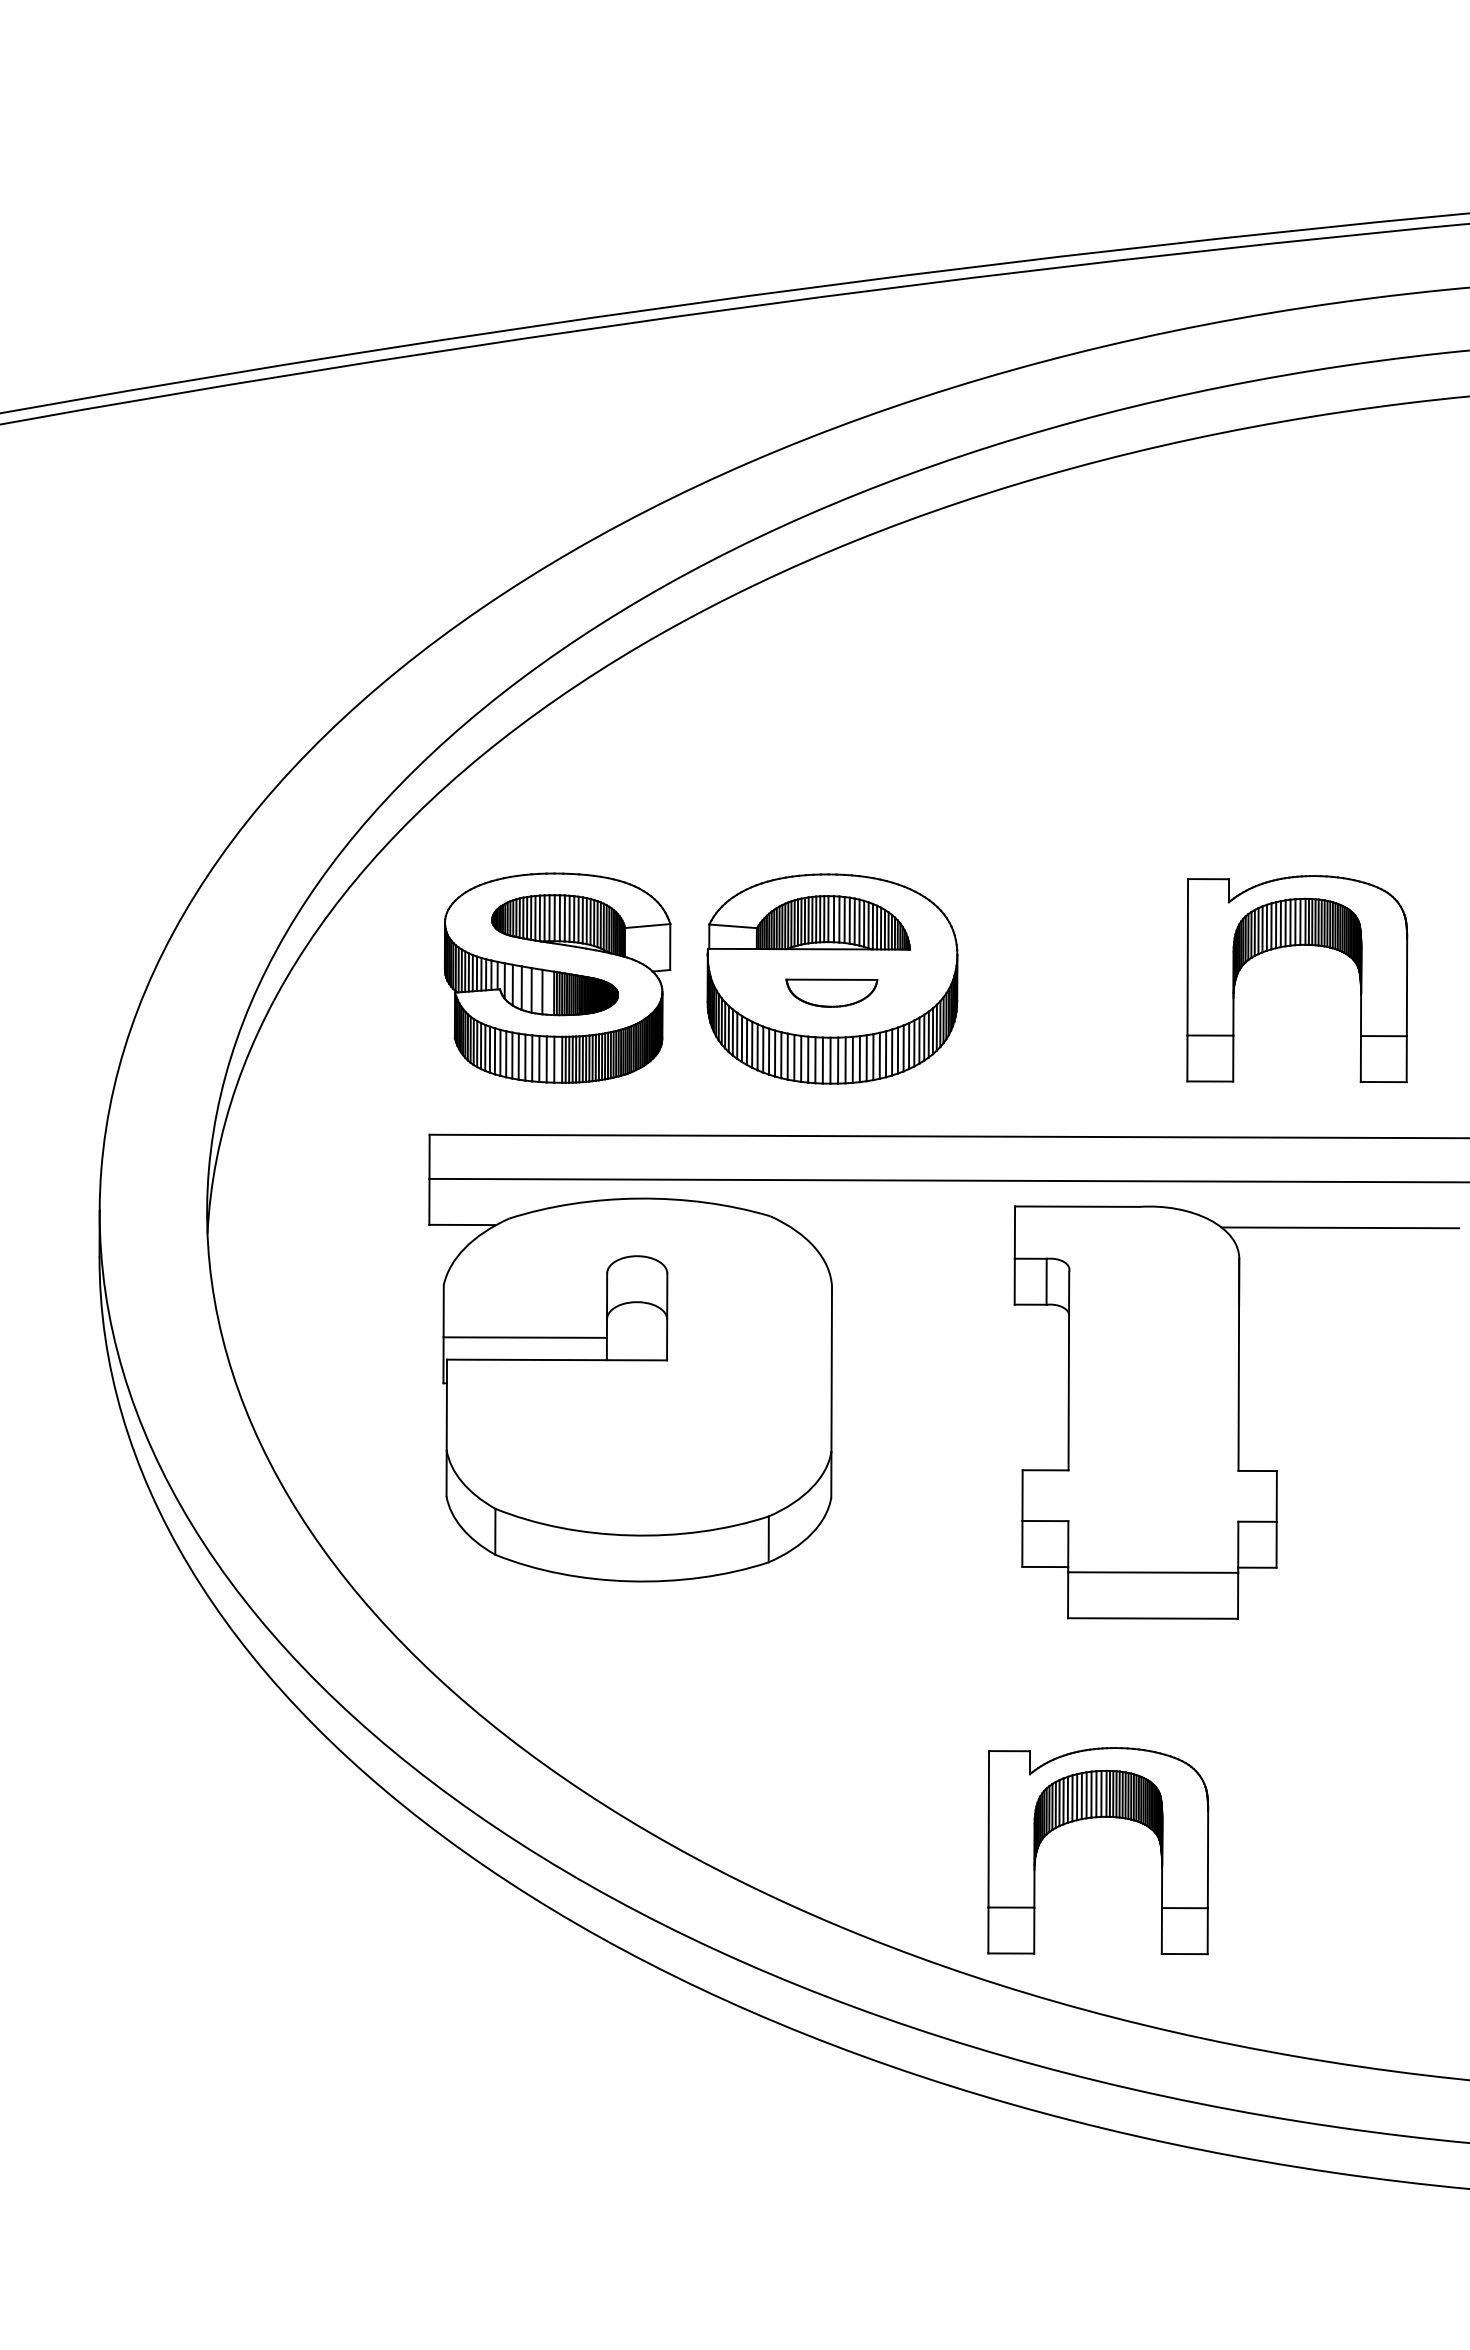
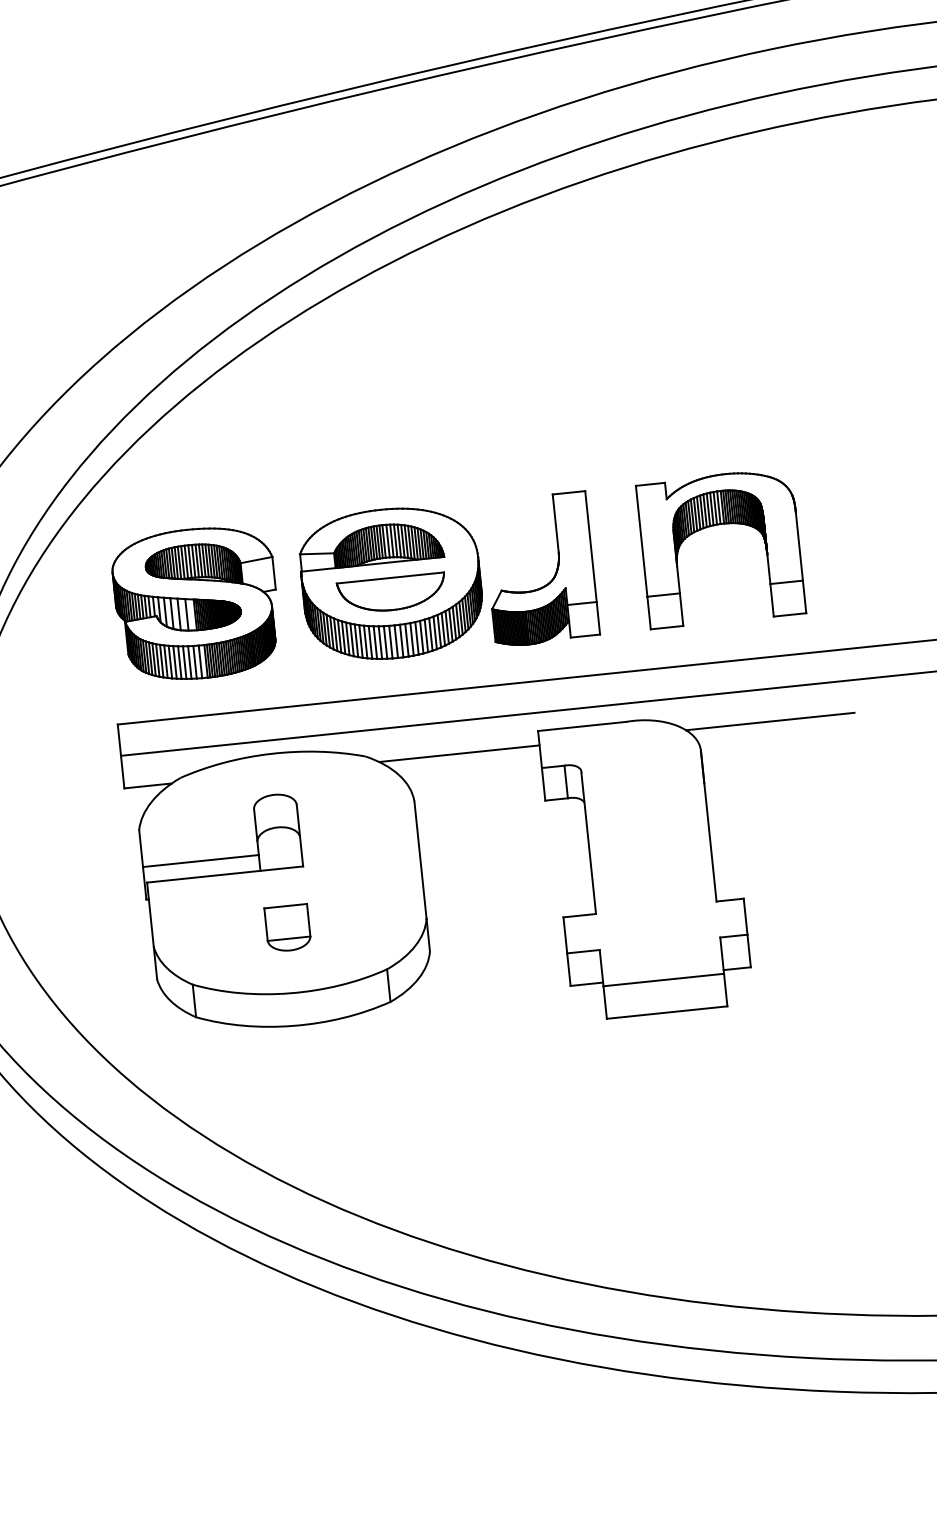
part: (831, 992) -> (391, 593), size x1.67
part: (1060, 992) -> (554, 575), added
line: (901, 1226) -> (459, 753), added
part: (636, 1444) -> (287, 928), added
part: (1097, 1818) -> (642, 1158), removed

